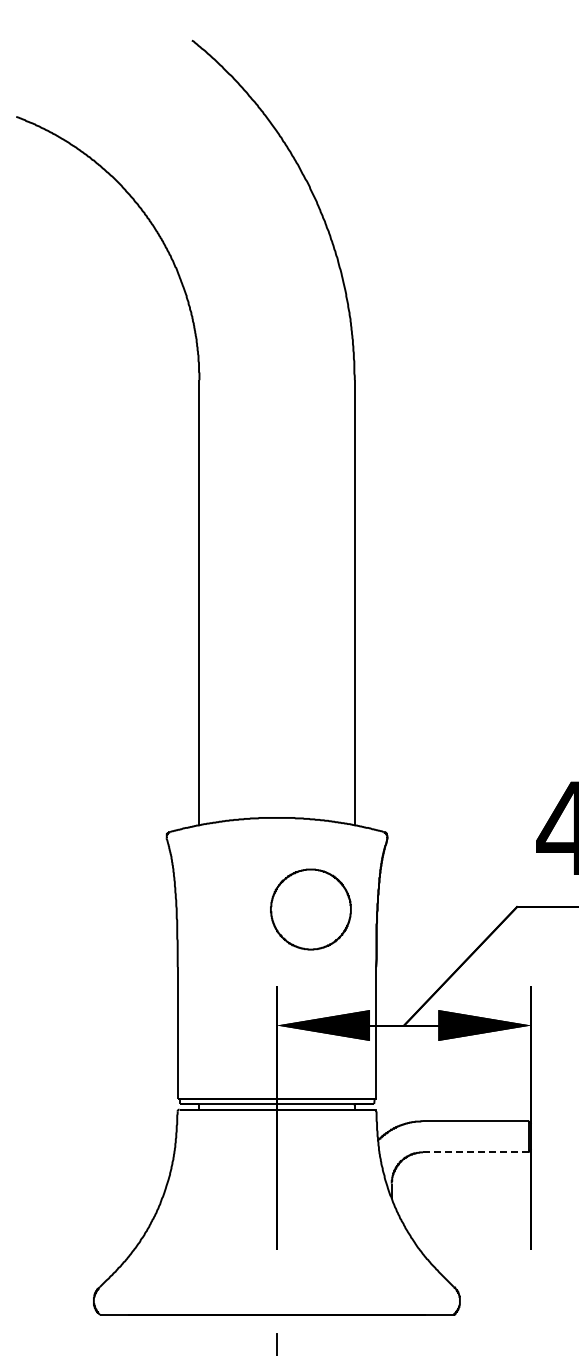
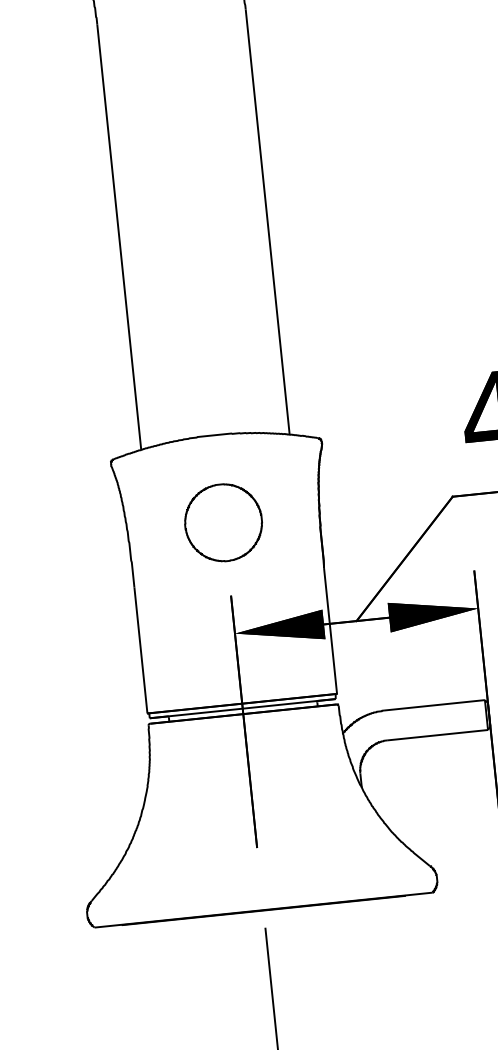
part: (310, 909) -> (223, 522), moved
line: (475, 1152) -> (437, 735), dashed -> solid

